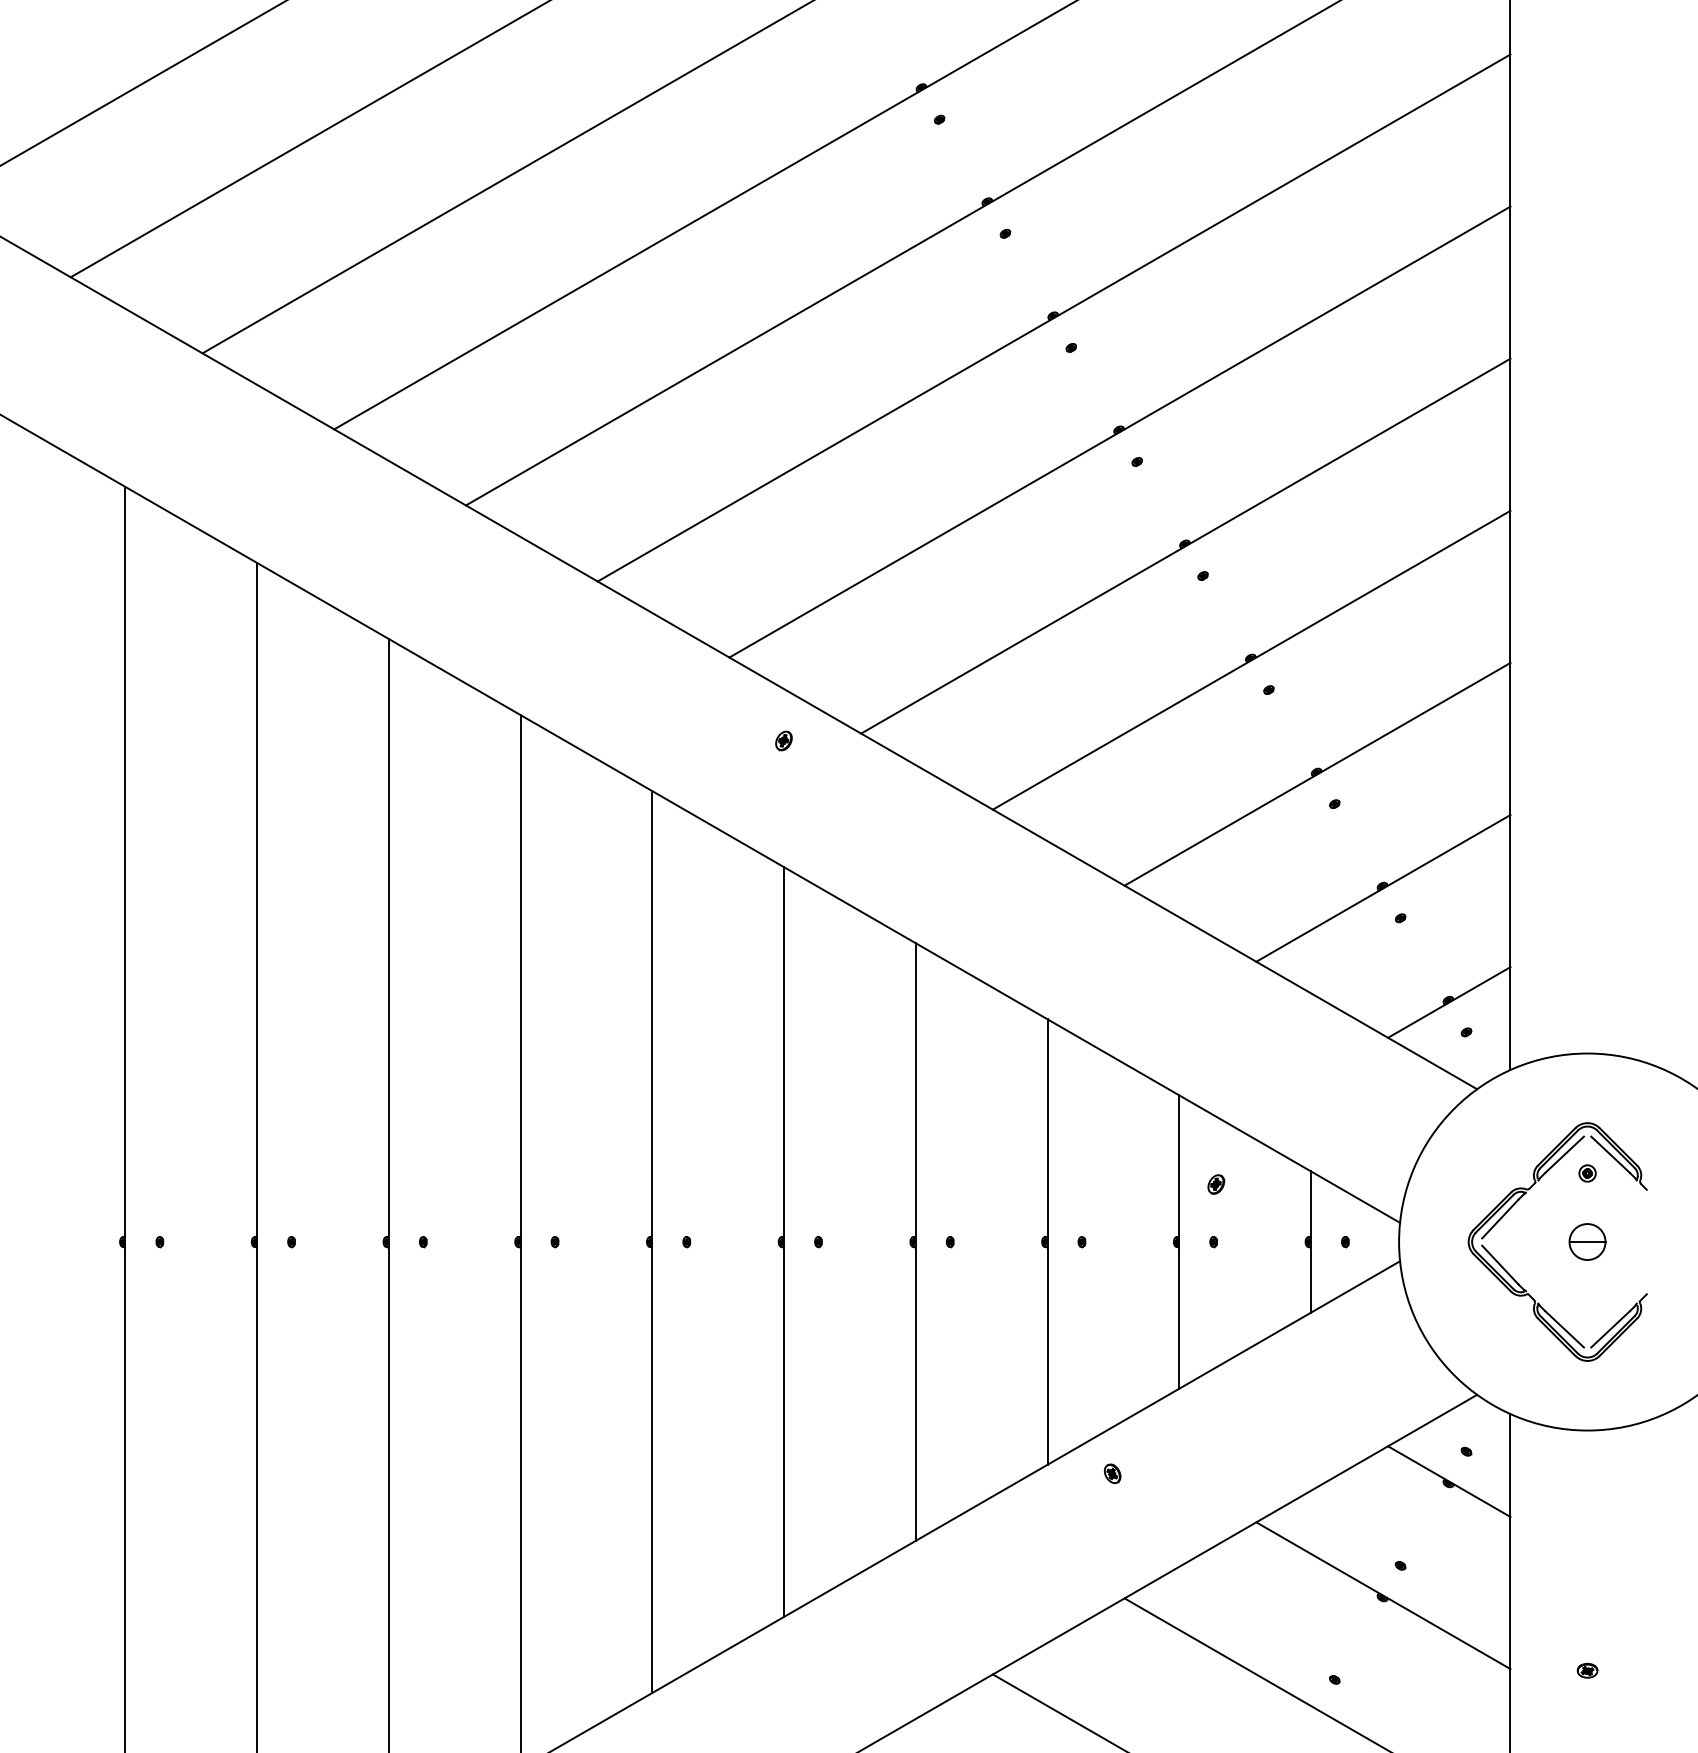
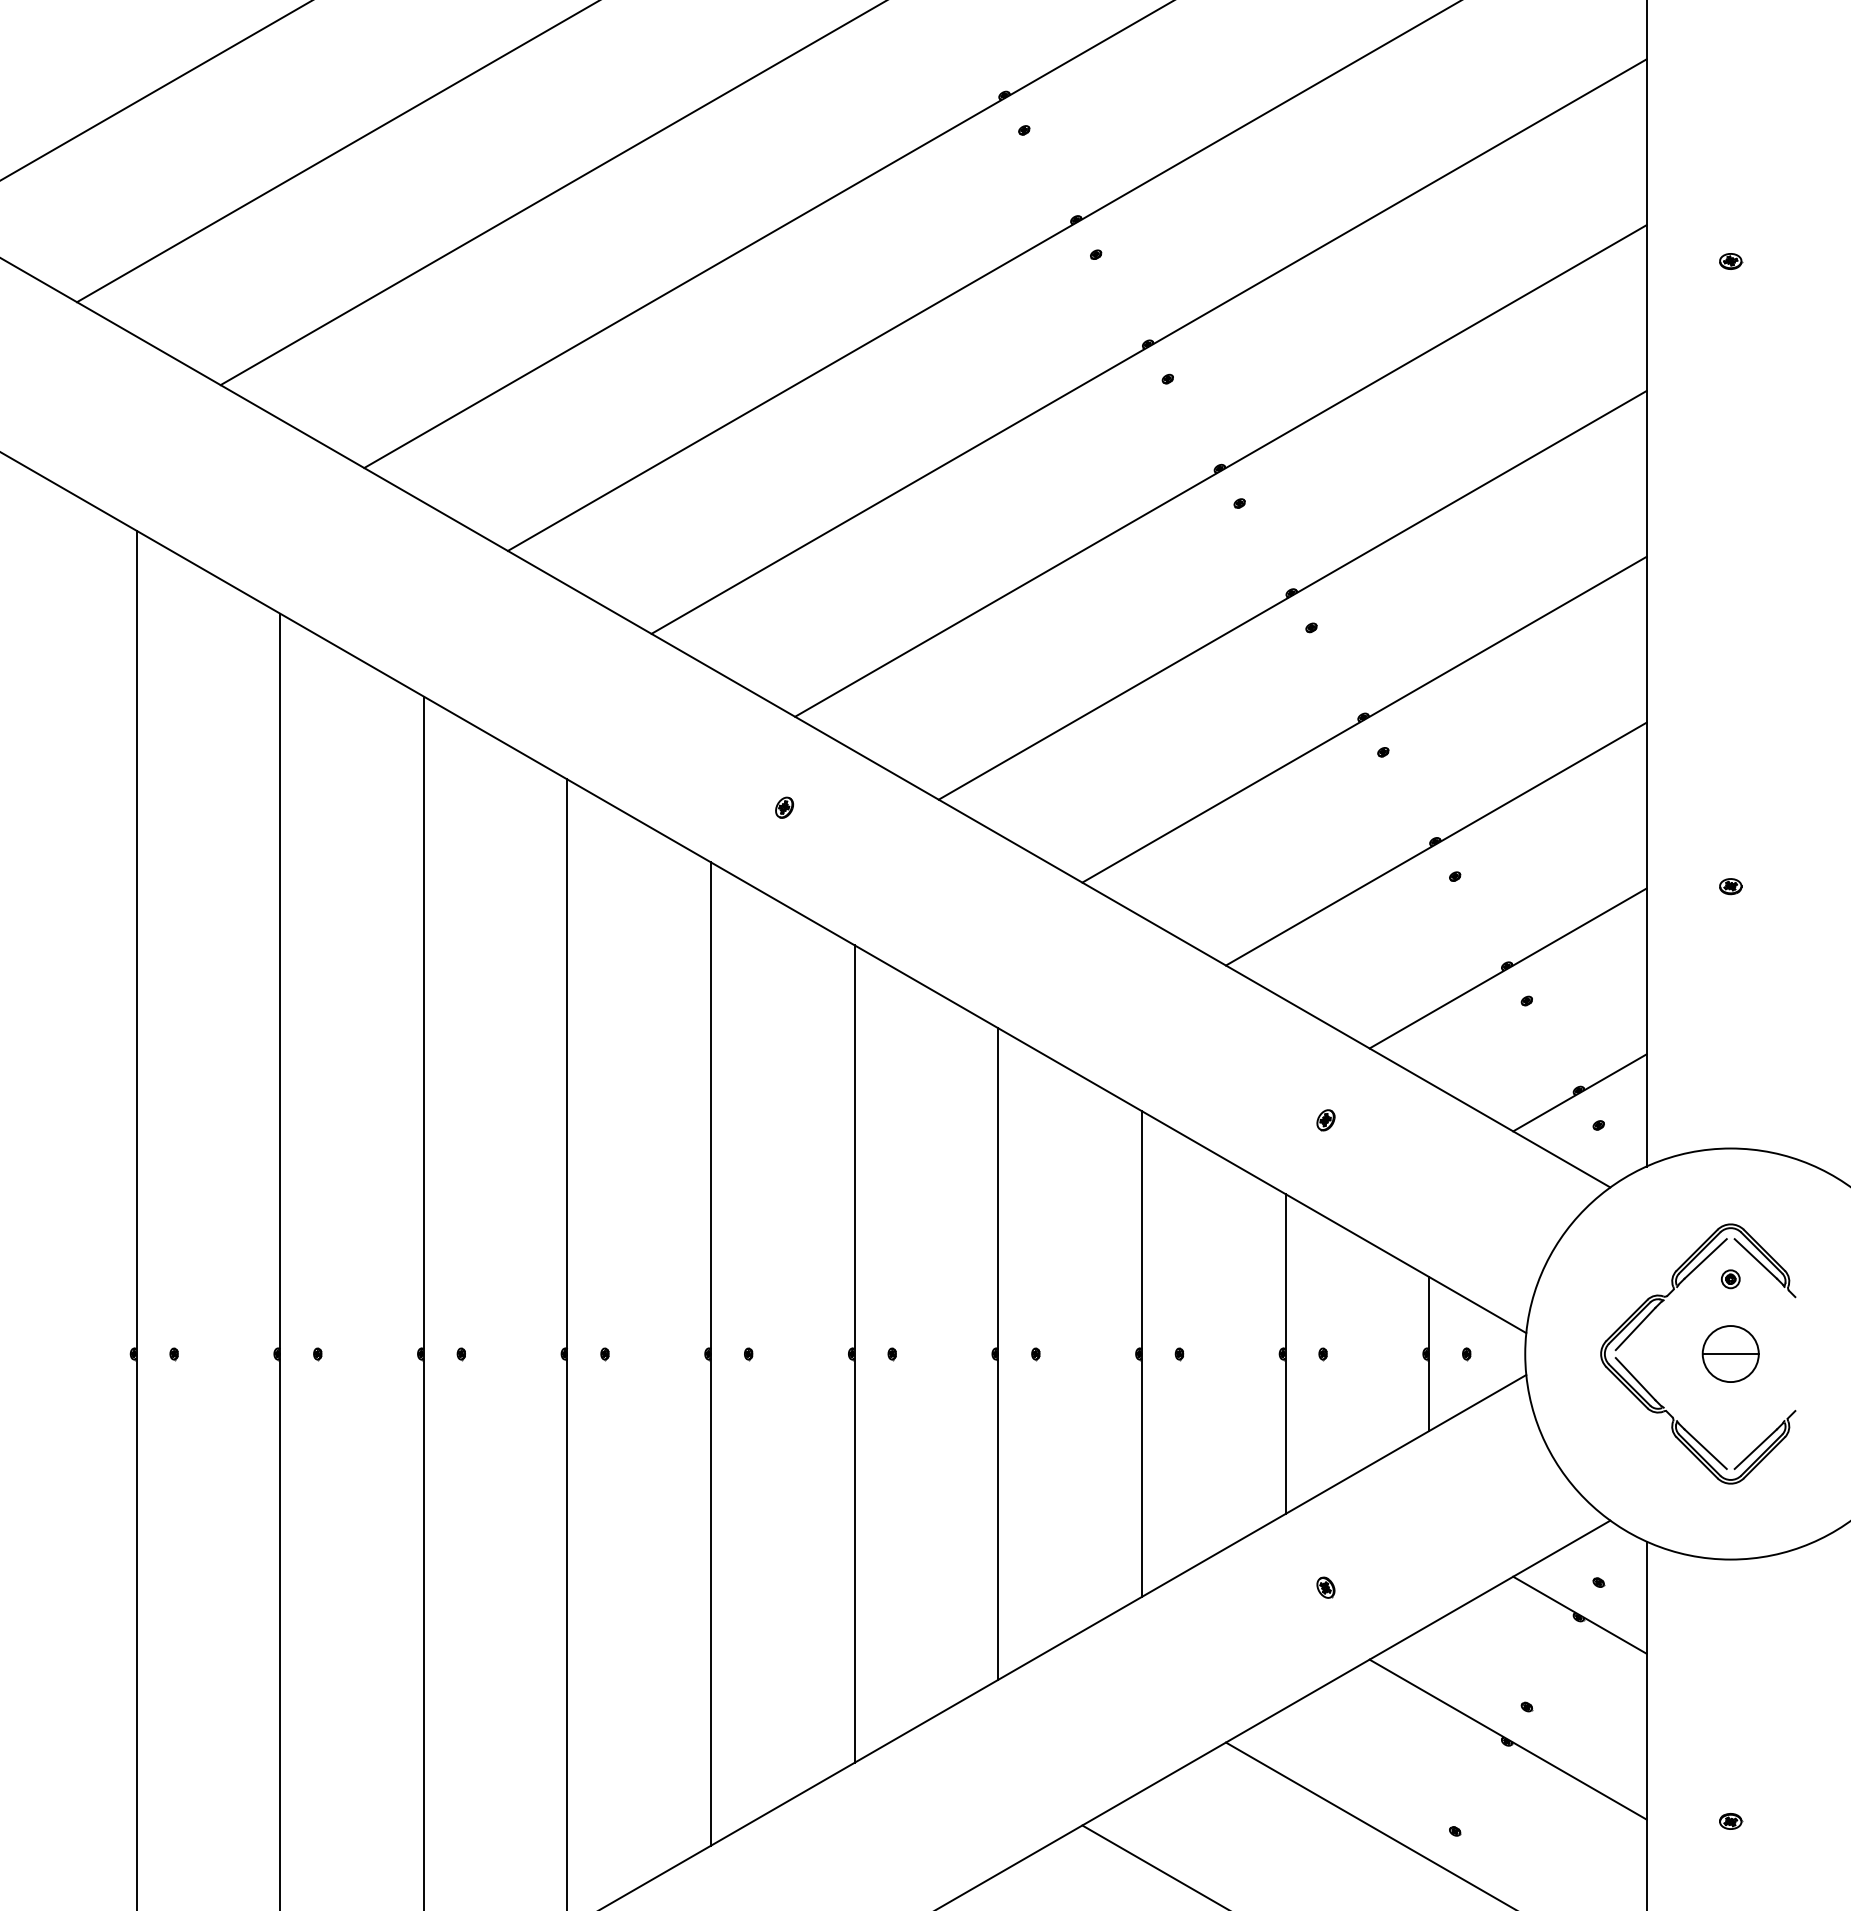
part: (1588, 239) -> (1731, 261), added
part: (783, 740) -> (784, 807), moved
part: (1587, 813) -> (1730, 886), added
part: (1215, 1184) -> (1325, 1120), moved
part: (1587, 1241) -> (1730, 1353), size x1.43
part: (1112, 1473) -> (1325, 1587), moved

